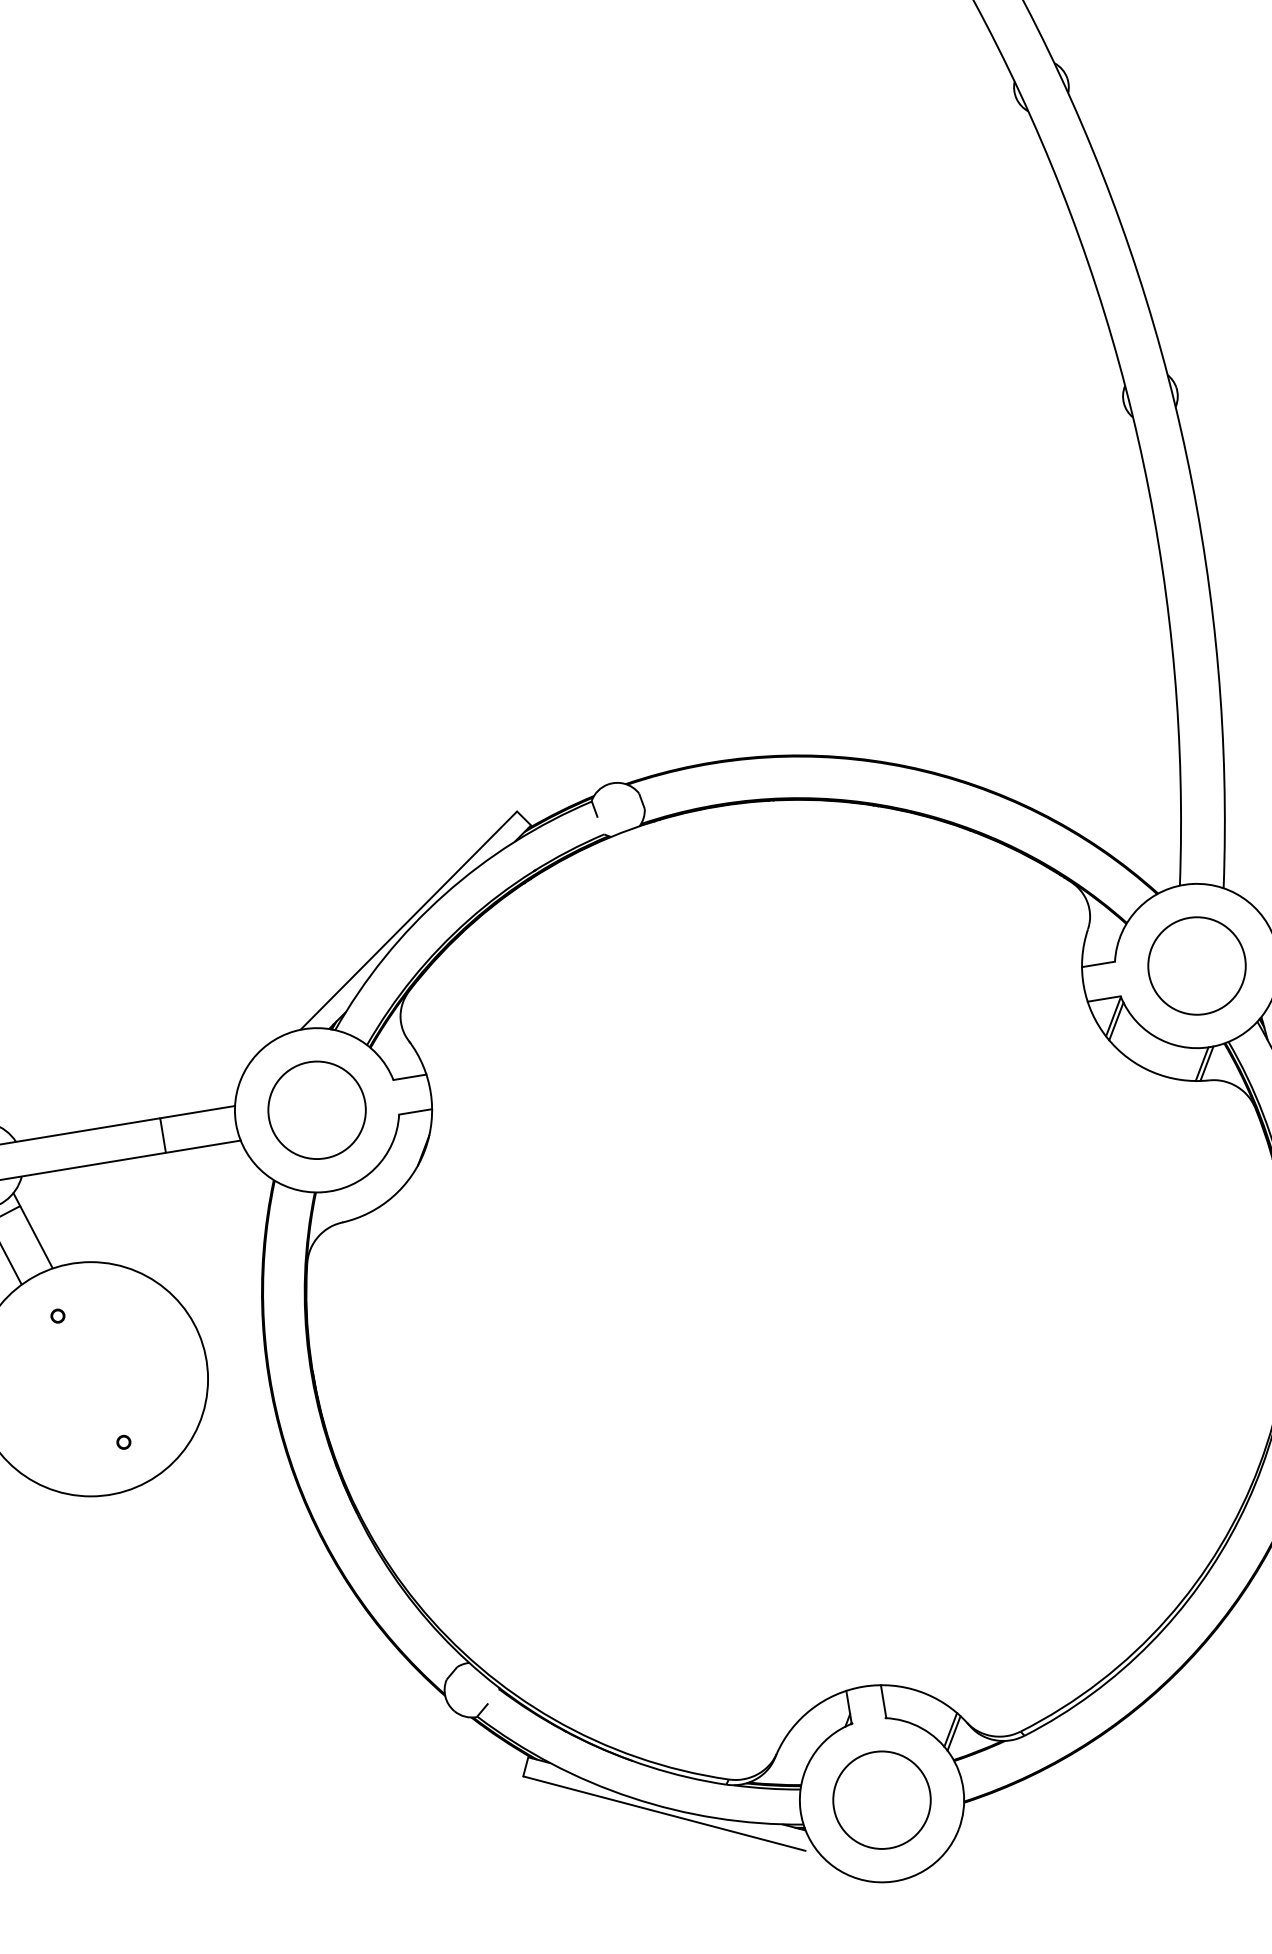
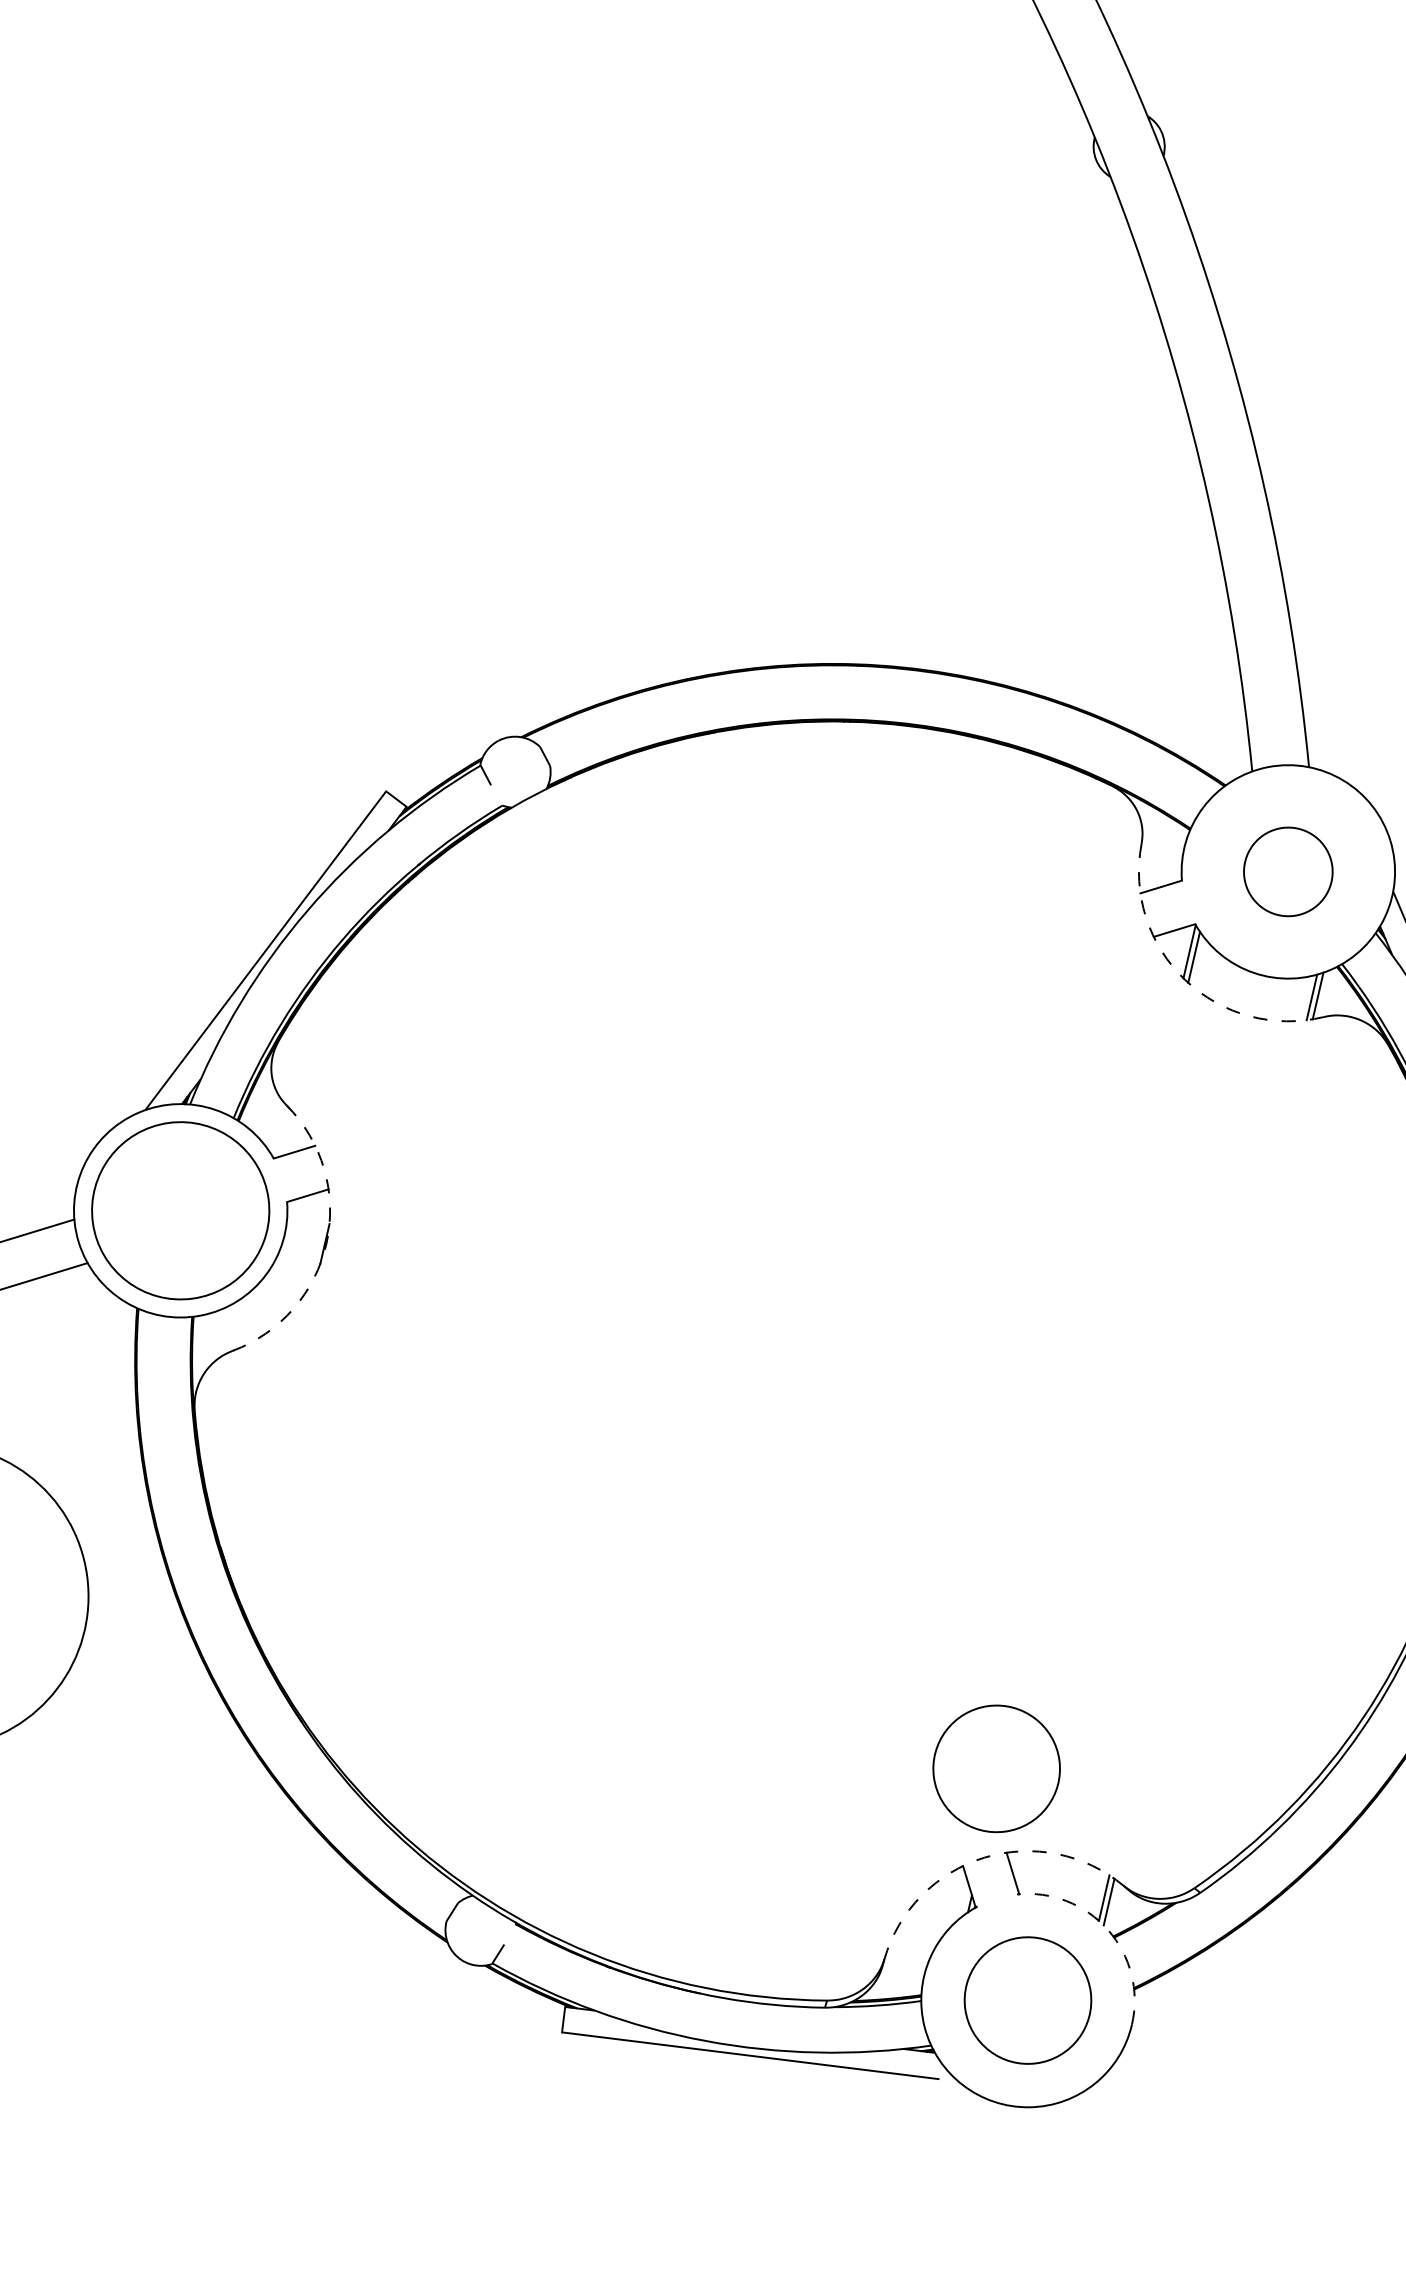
circle: (1196, 965) -> (1287, 871), size x0.7
arc: (1107, 1038) -> (1185, 980), solid -> dashed
circle: (316, 1110) -> (179, 1211), size x1.4
arc: (425, 1149) -> (327, 1242), solid -> dashed
circle: (881, 1619) -> (995, 1768), added
arc: (863, 1686) -> (984, 1857), solid -> dashed
arc: (950, 1754) -> (1108, 1929), solid -> dashed

